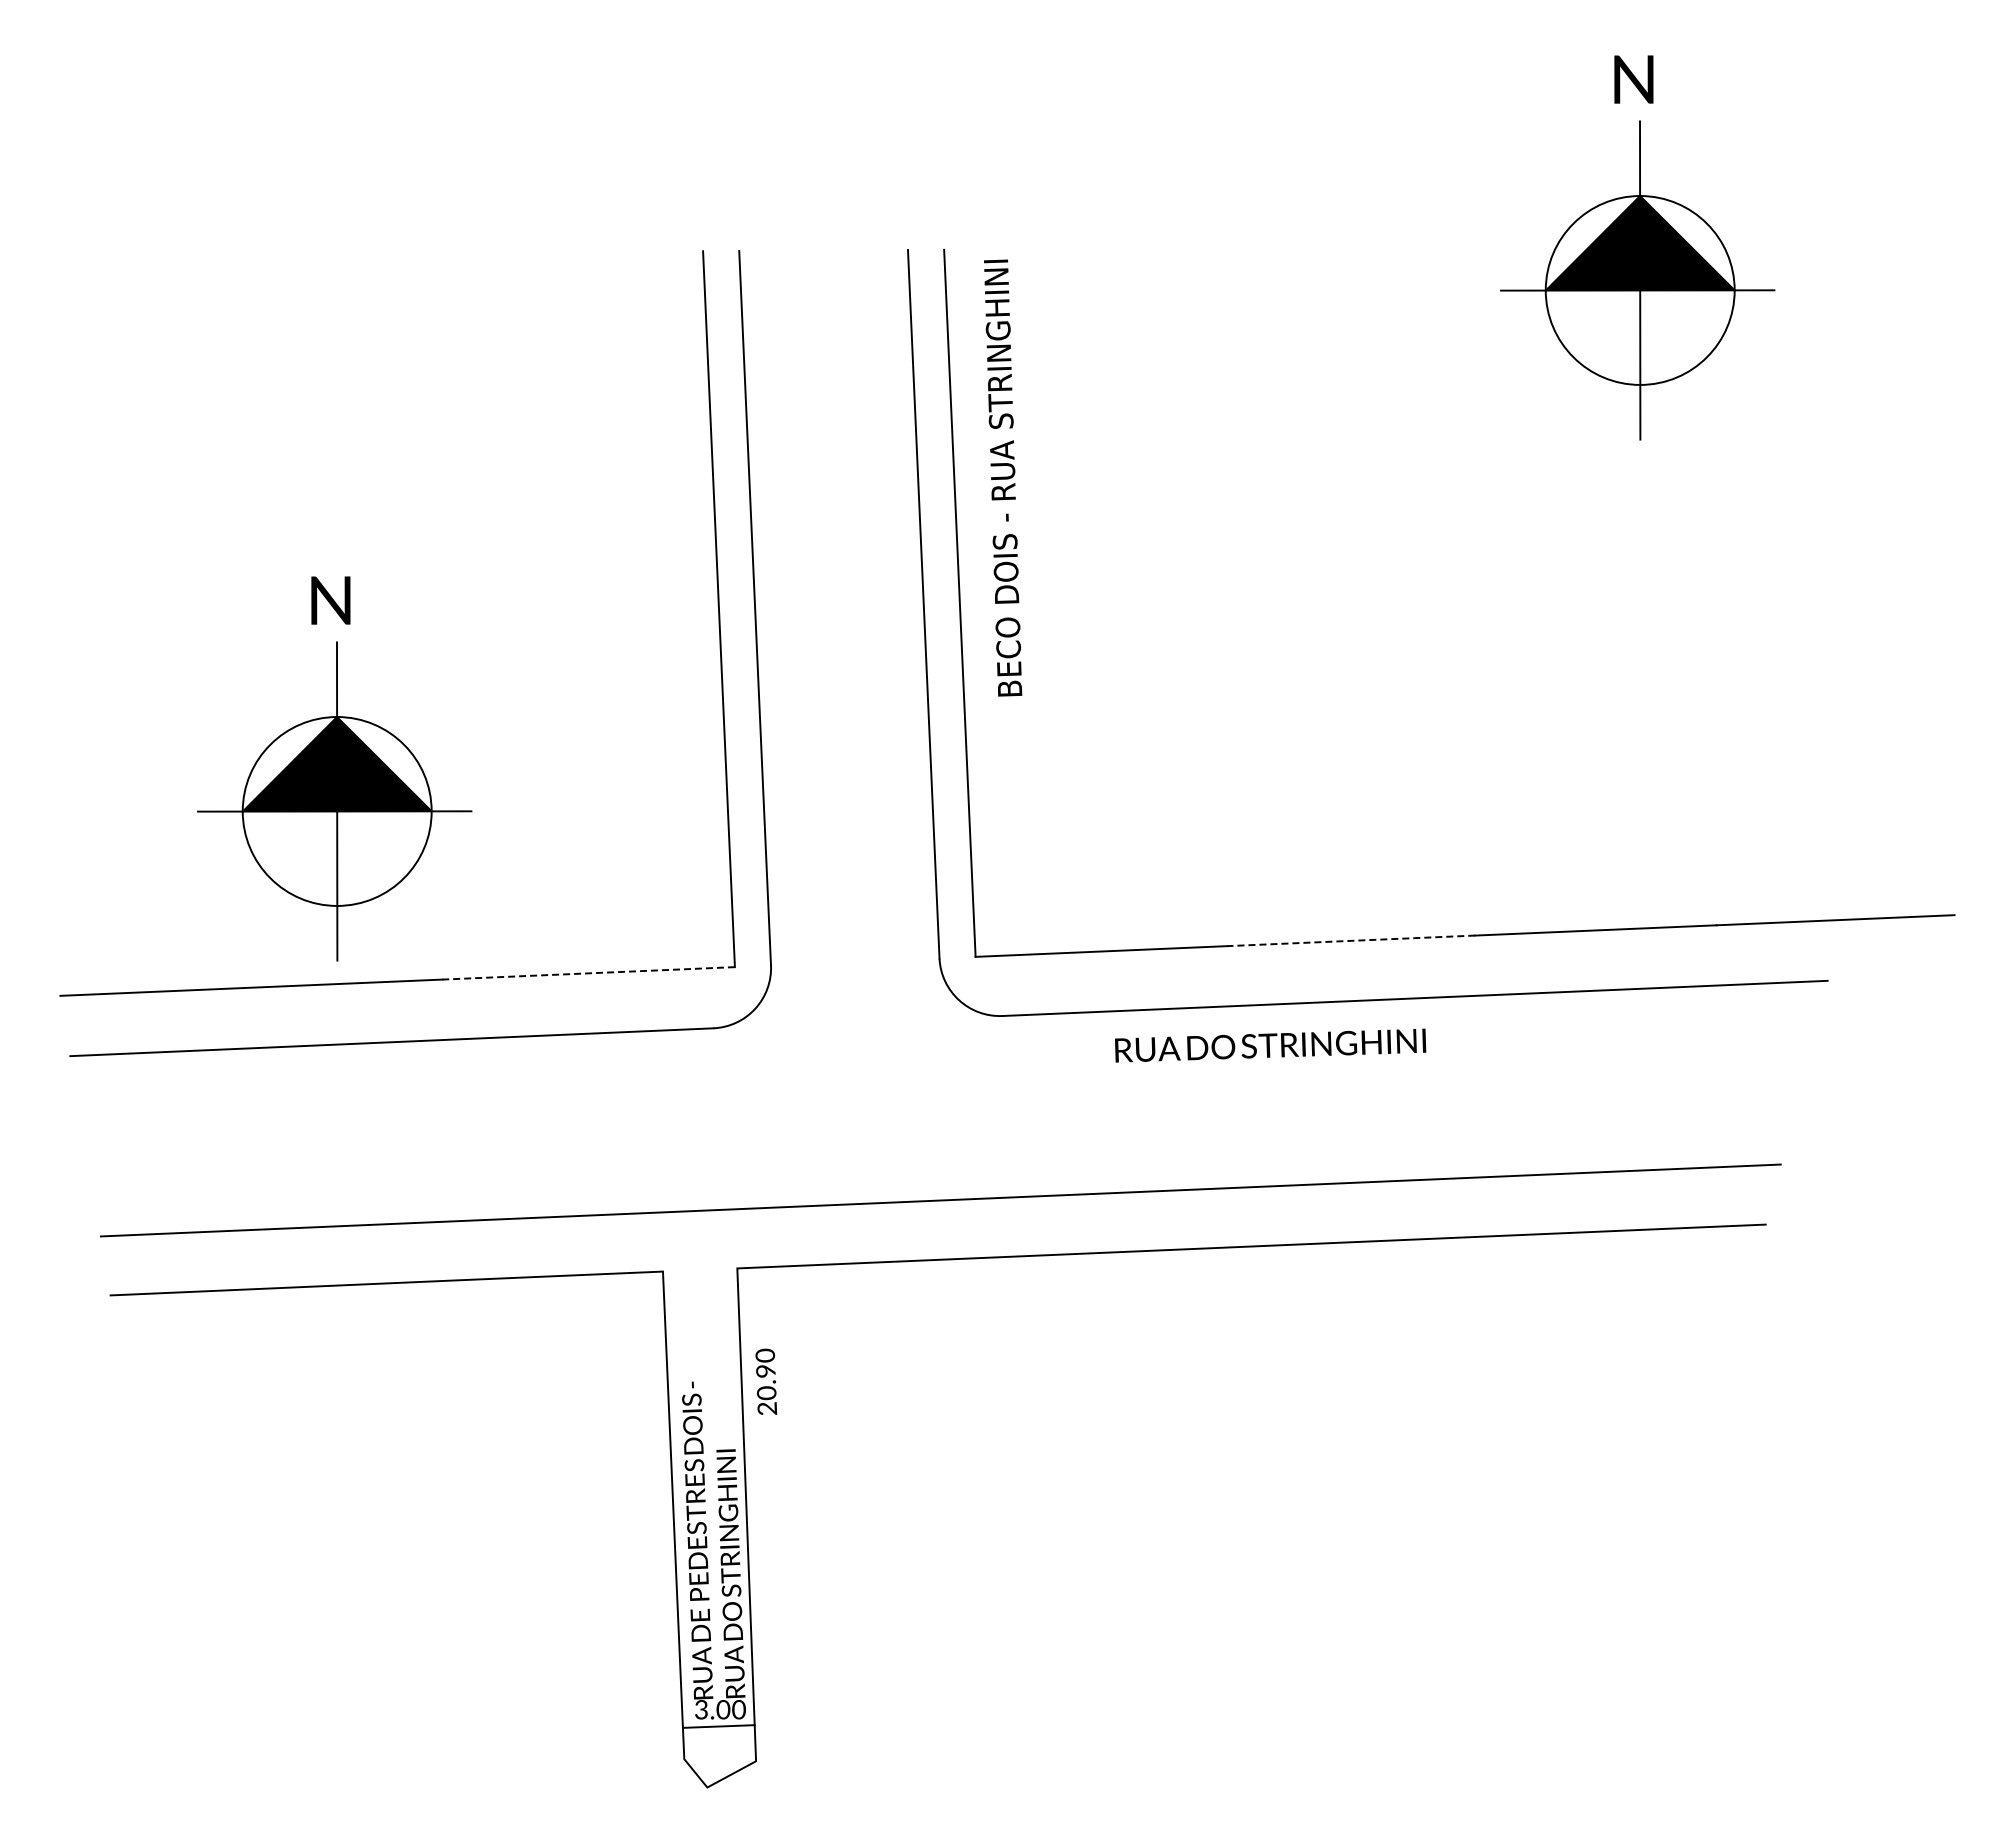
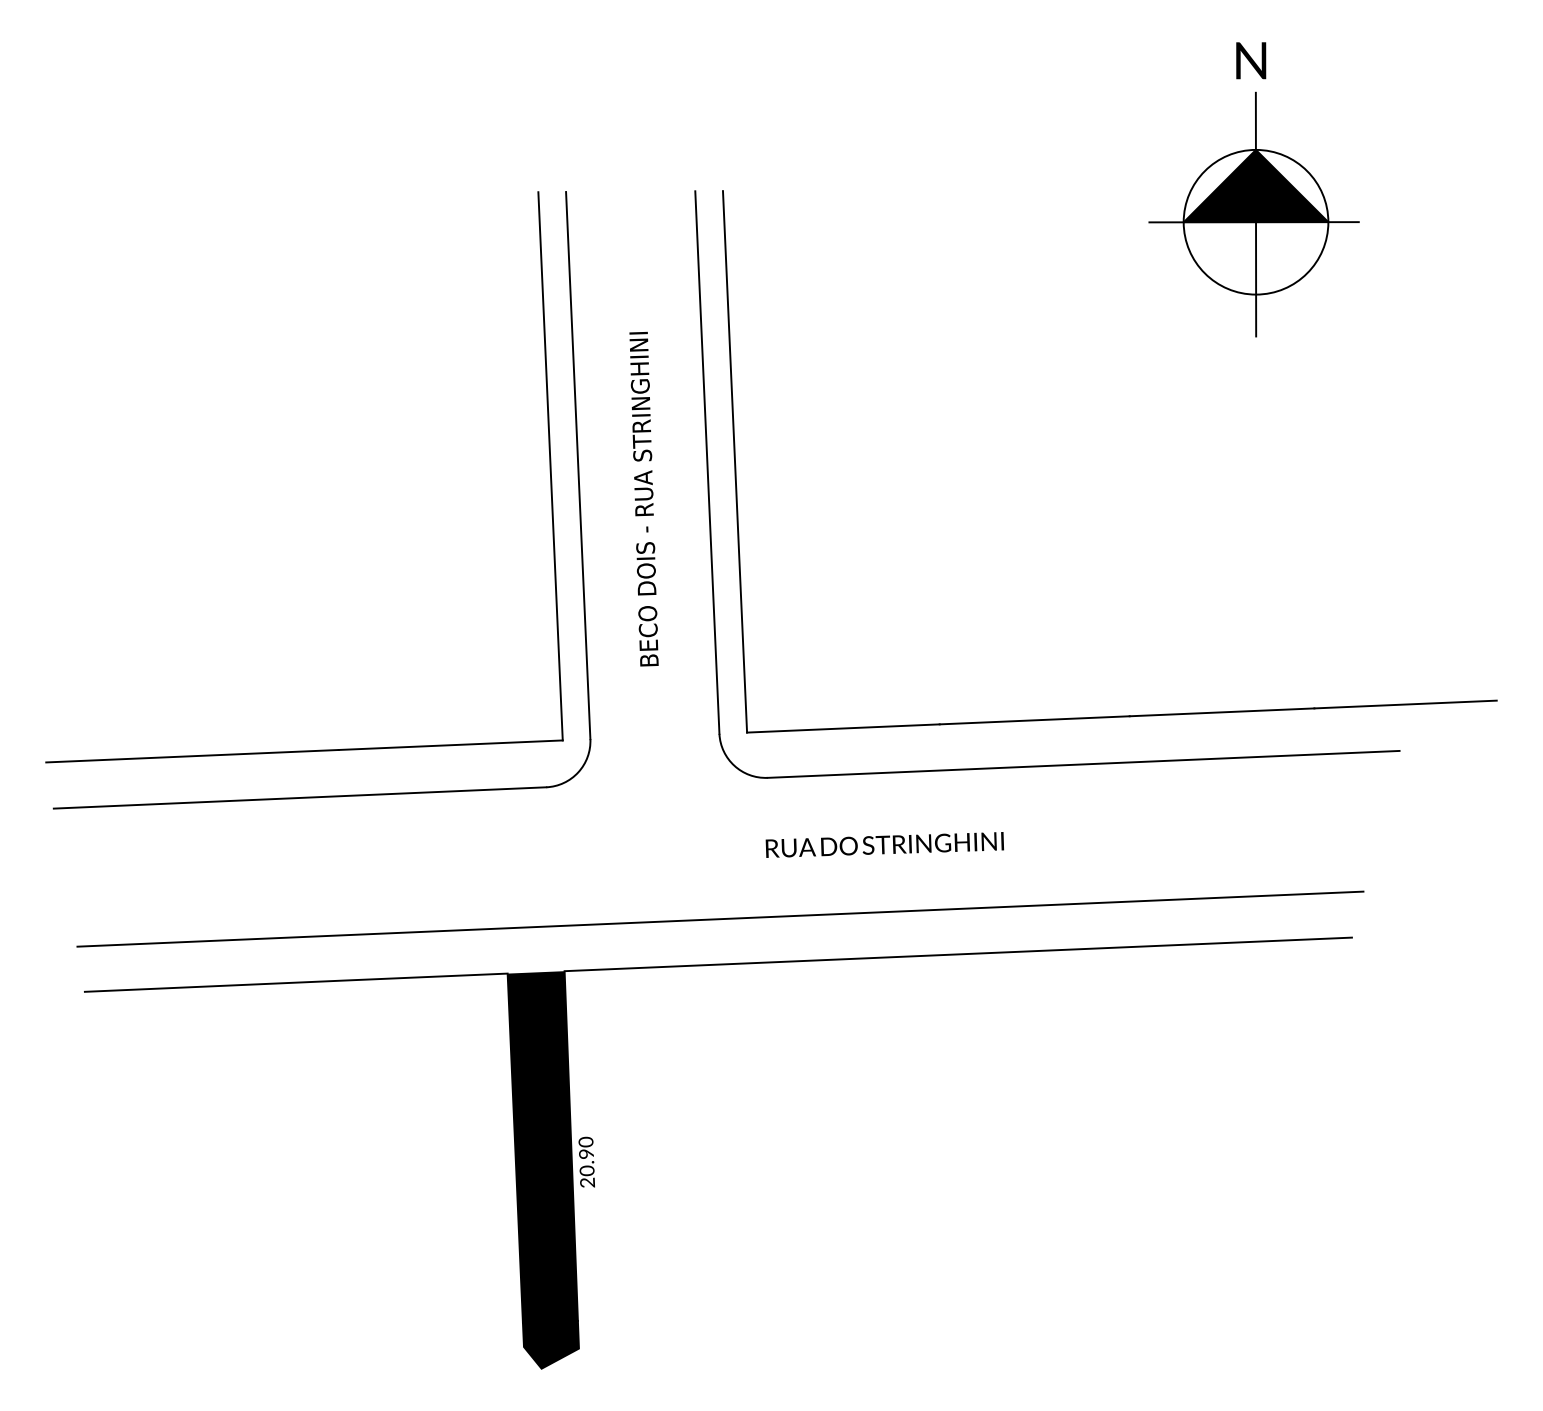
text: (1003, 477) -> (644, 498), moved
part: (334, 768) -> (256, 588), removed
line: (1350, 940) -> (1034, 720), dashed -> solid
line: (588, 973) -> (450, 745), dashed -> solid
text: (1270, 1045) -> (884, 844), moved
text: (766, 1381) -> (586, 1161), moved
fill: (709, 1527) -> (543, 1169), added

